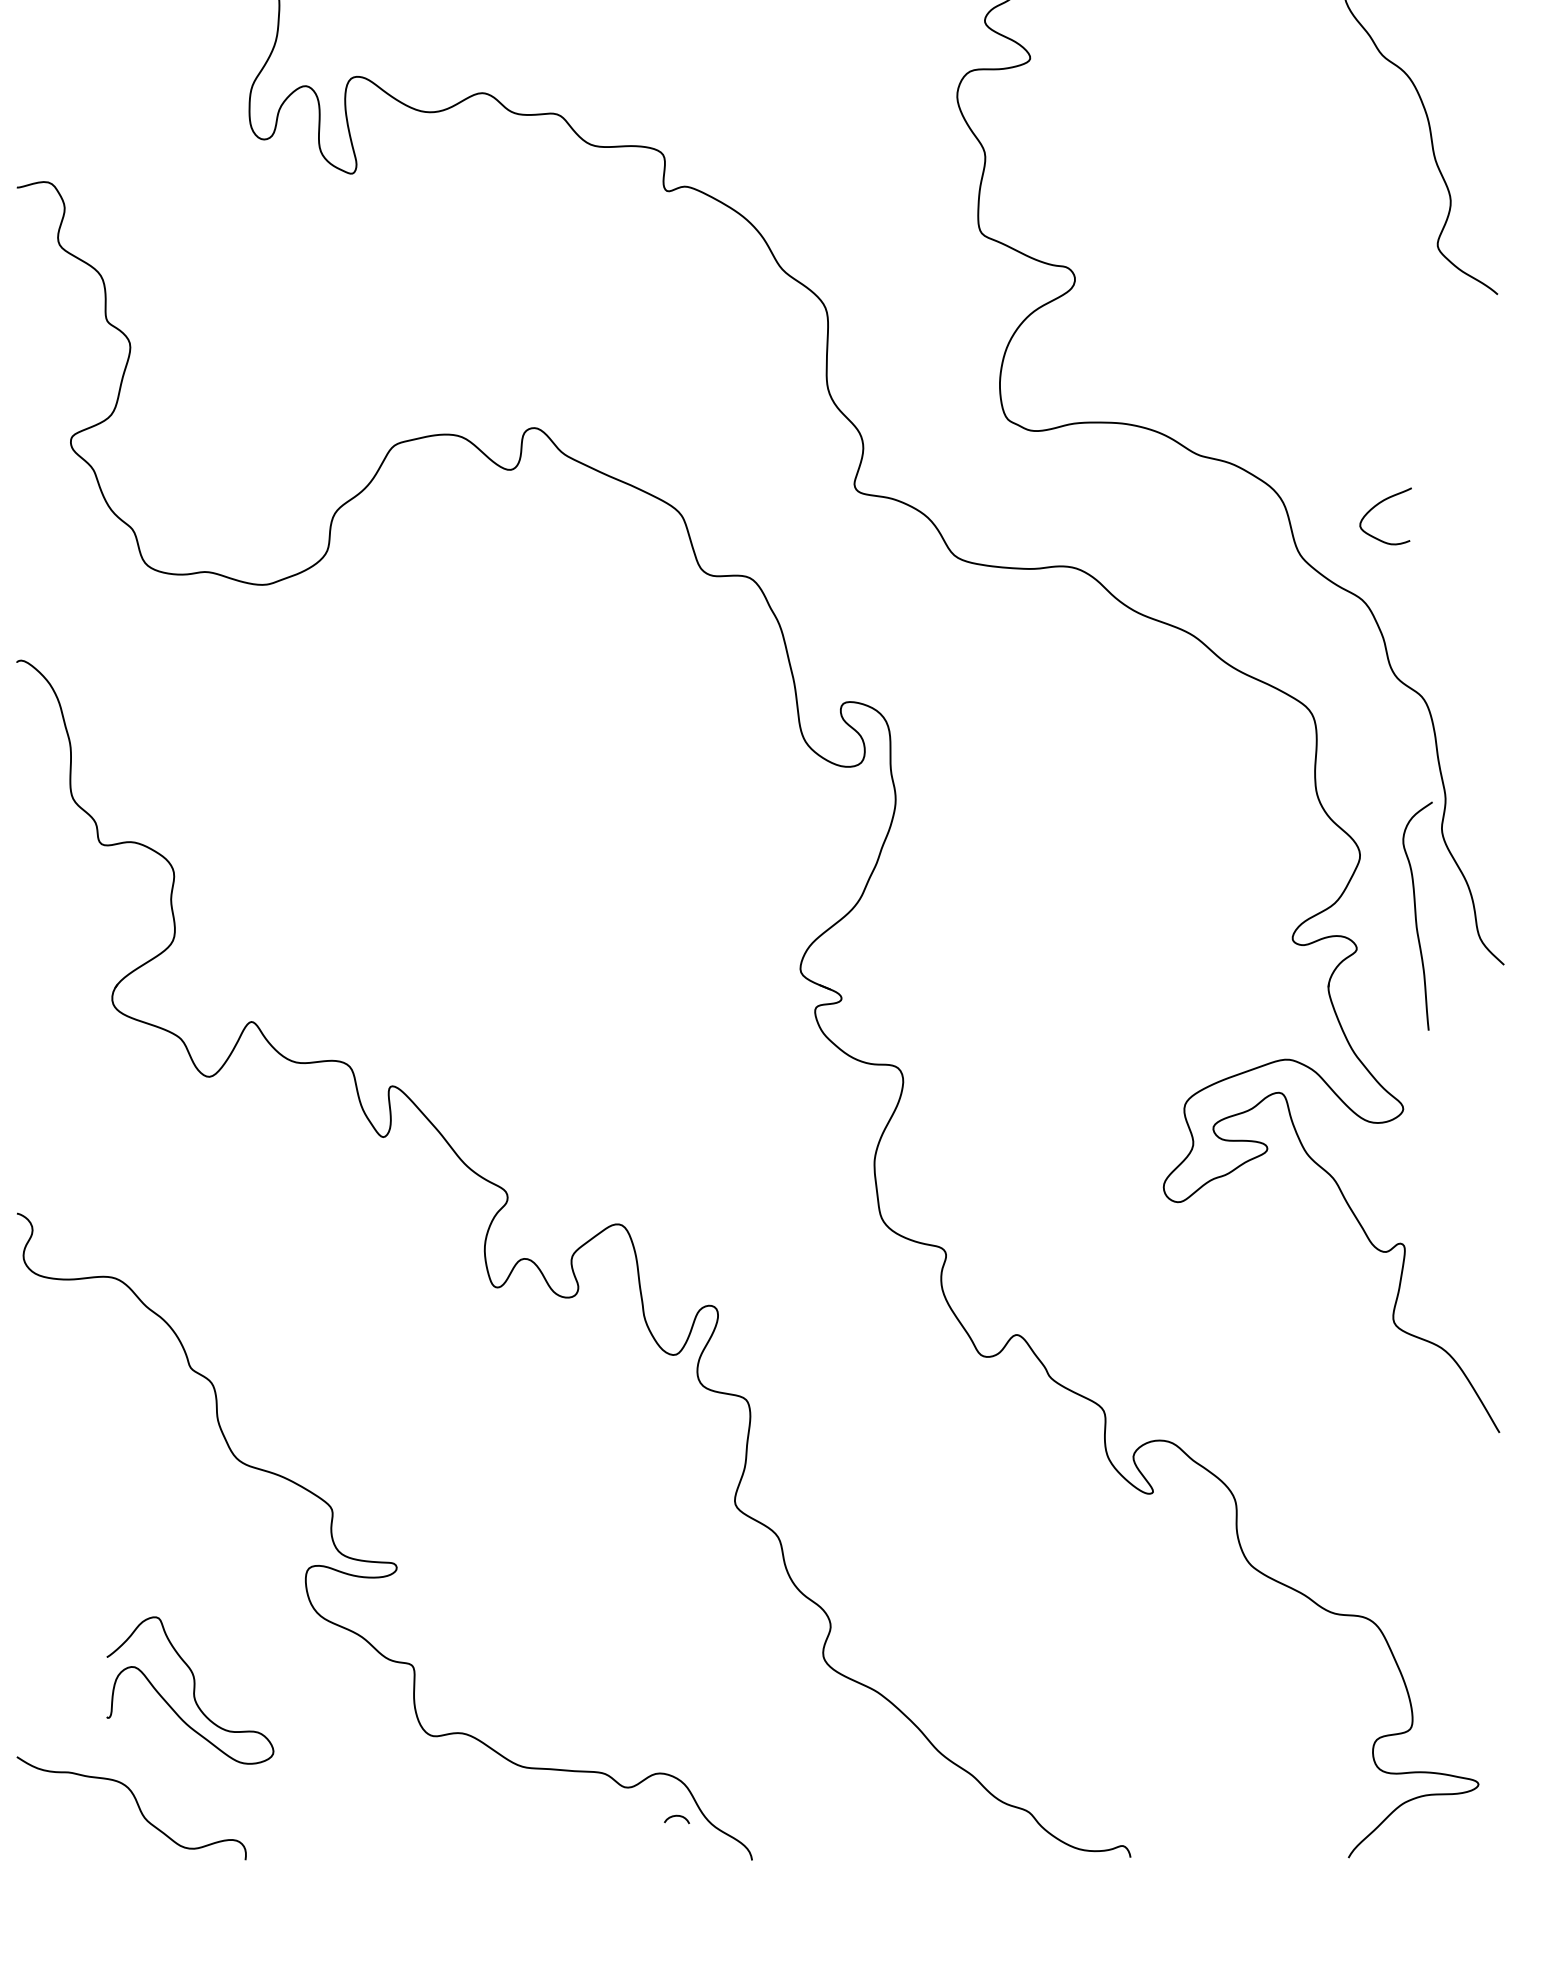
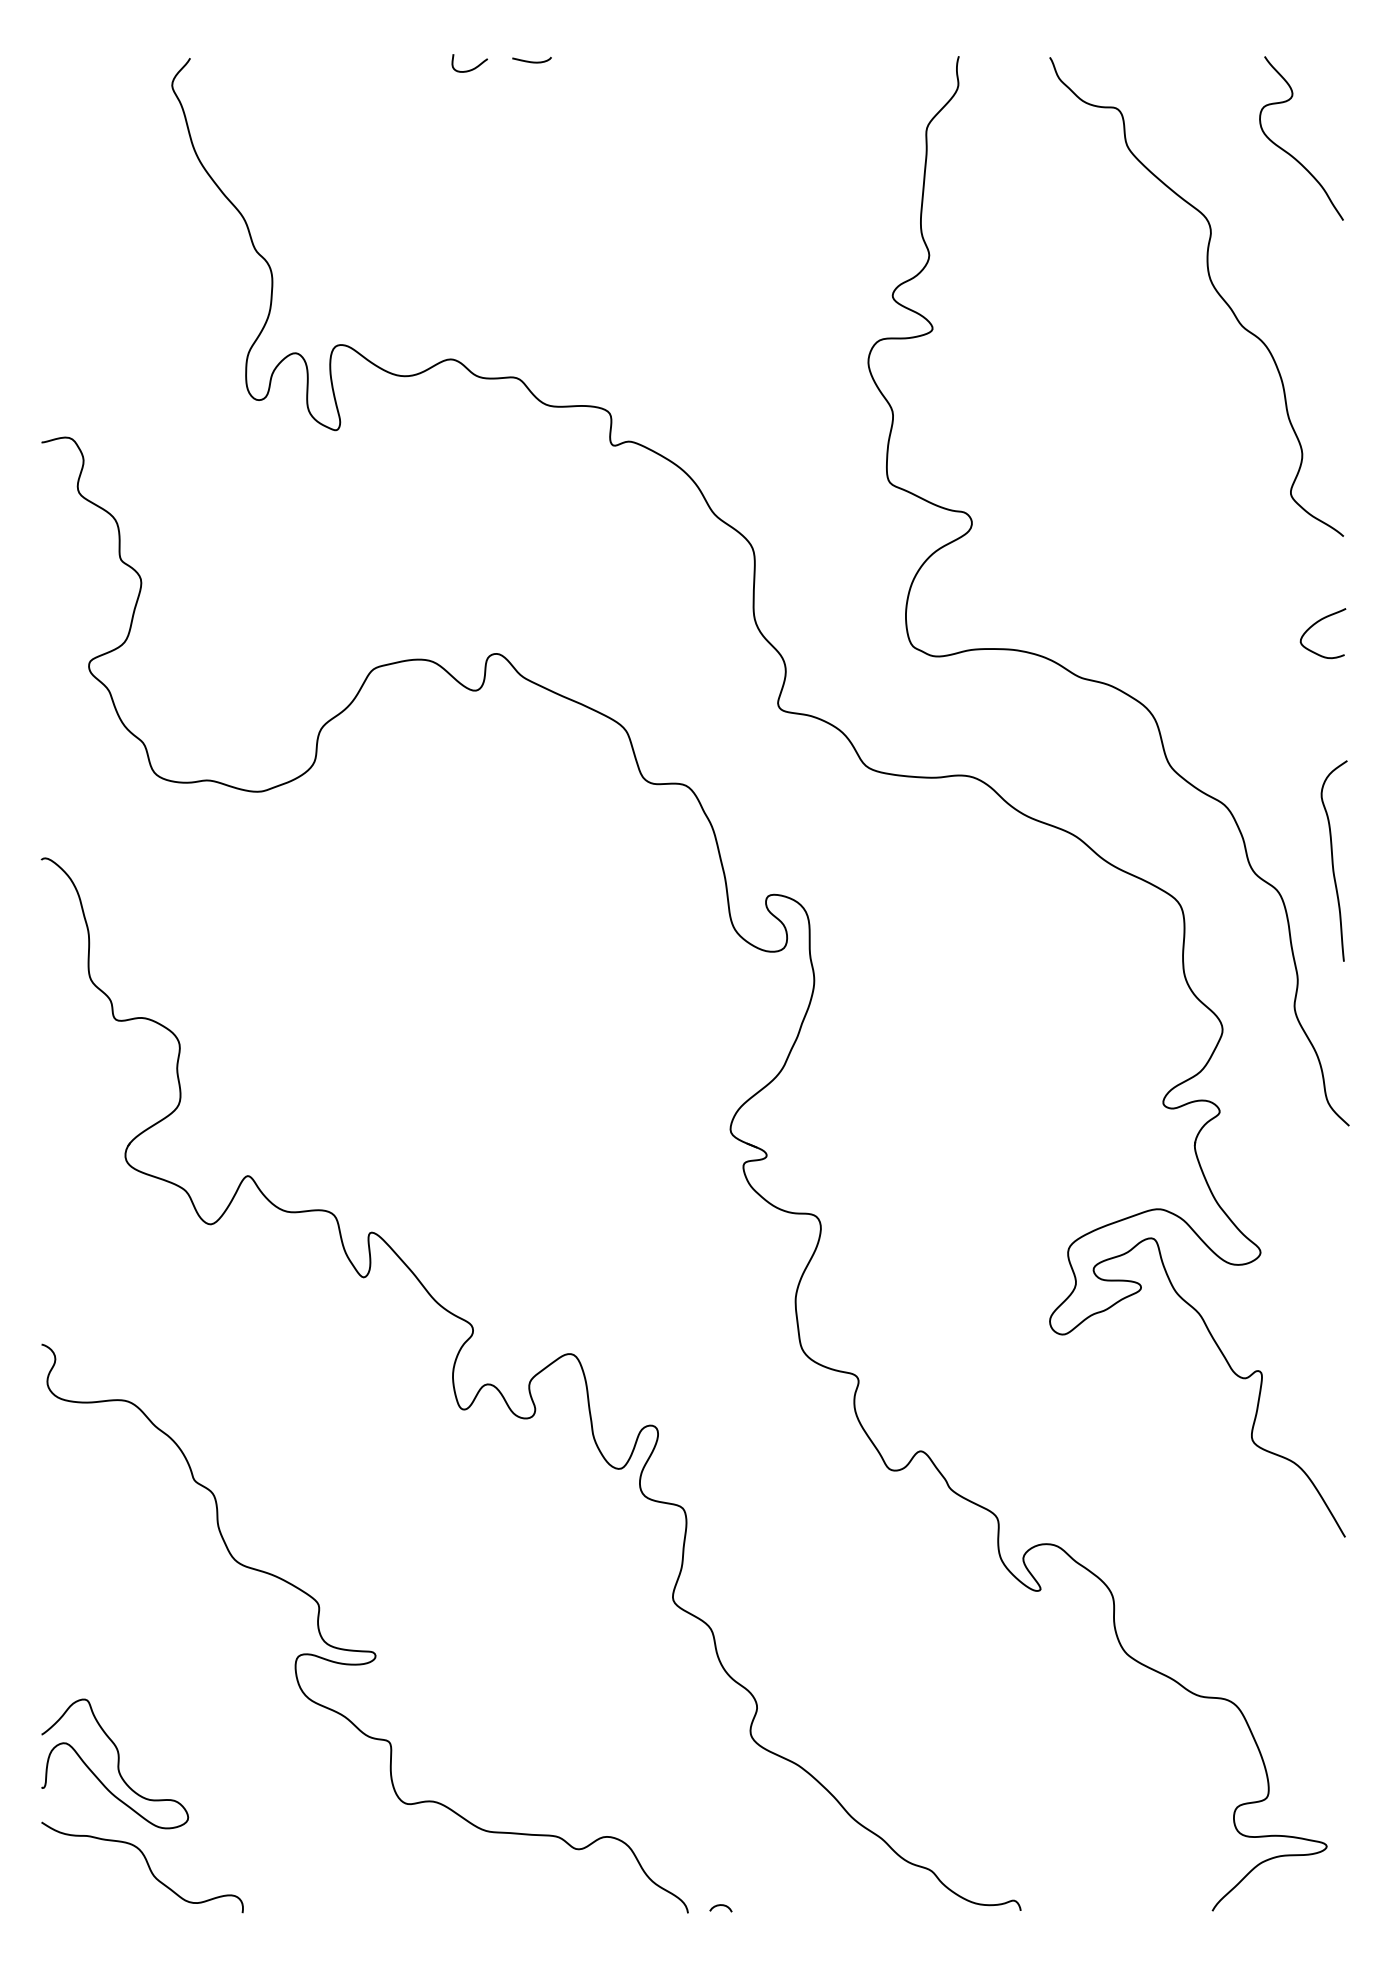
curve: (1379, 504) -> (1317, 623), moved
curve: (1416, 915) -> (1333, 860), moved
curve: (193, 1690) -> (117, 1763), moved
curve: (675, 1817) -> (719, 1906), moved

